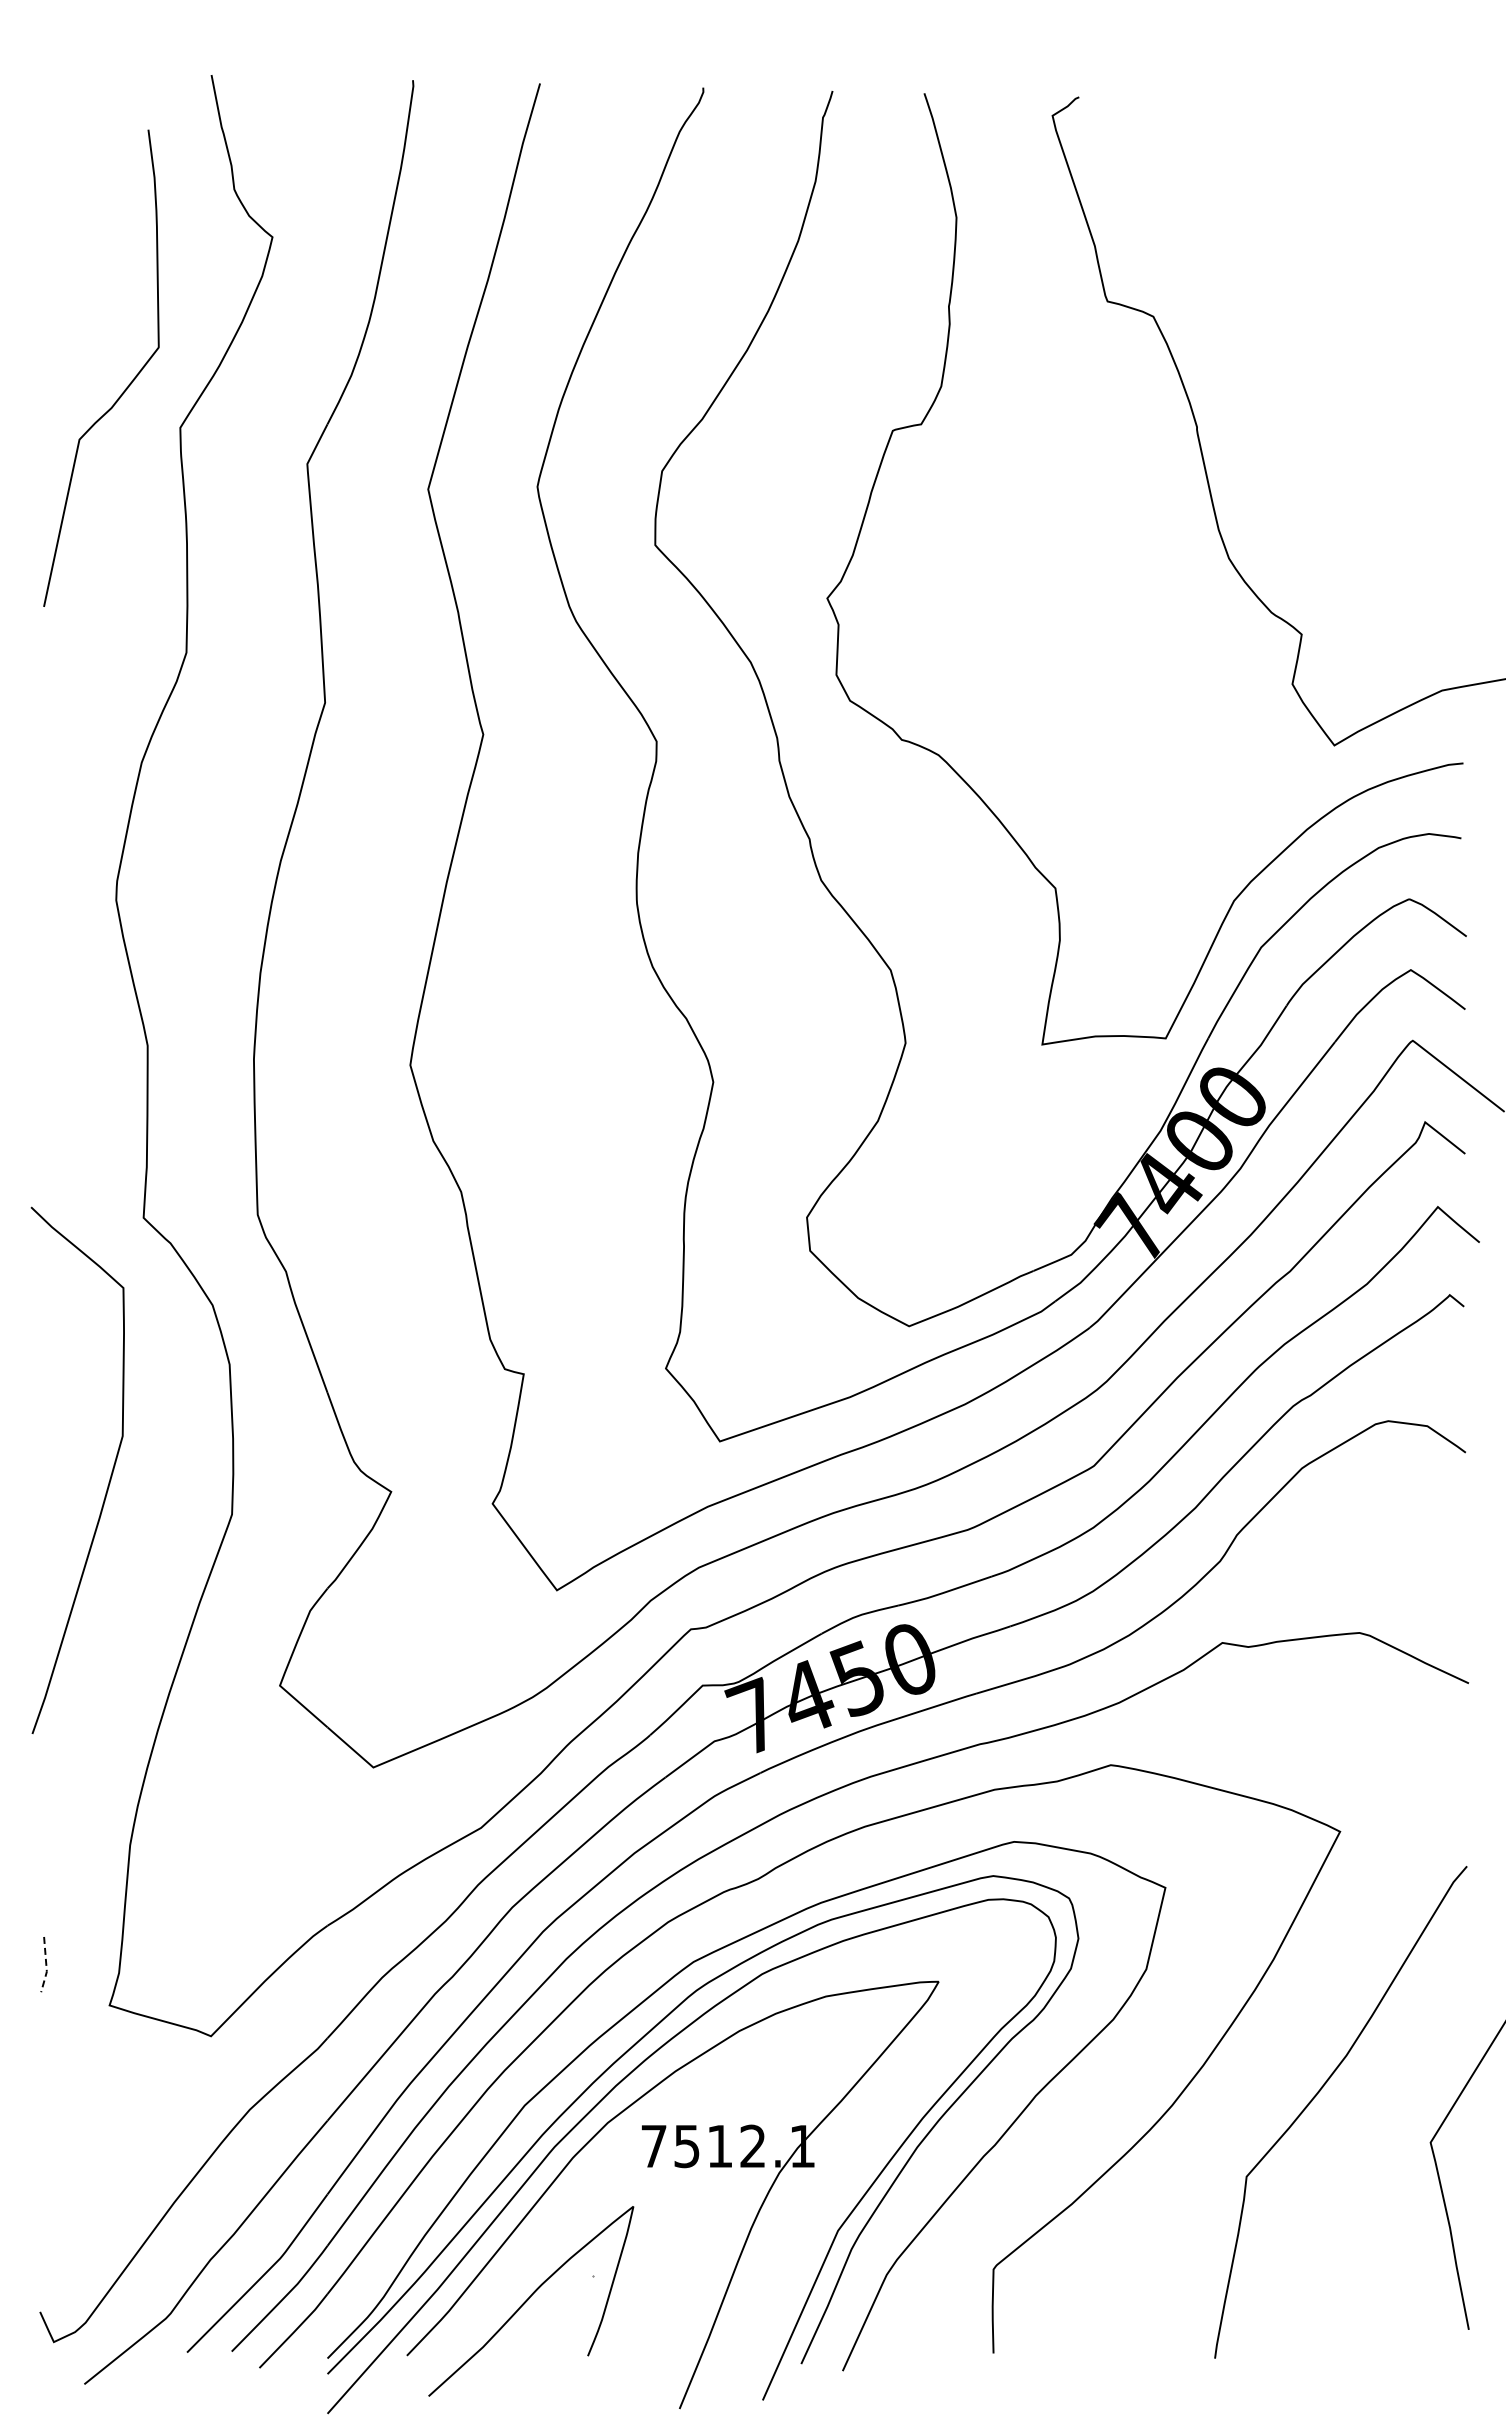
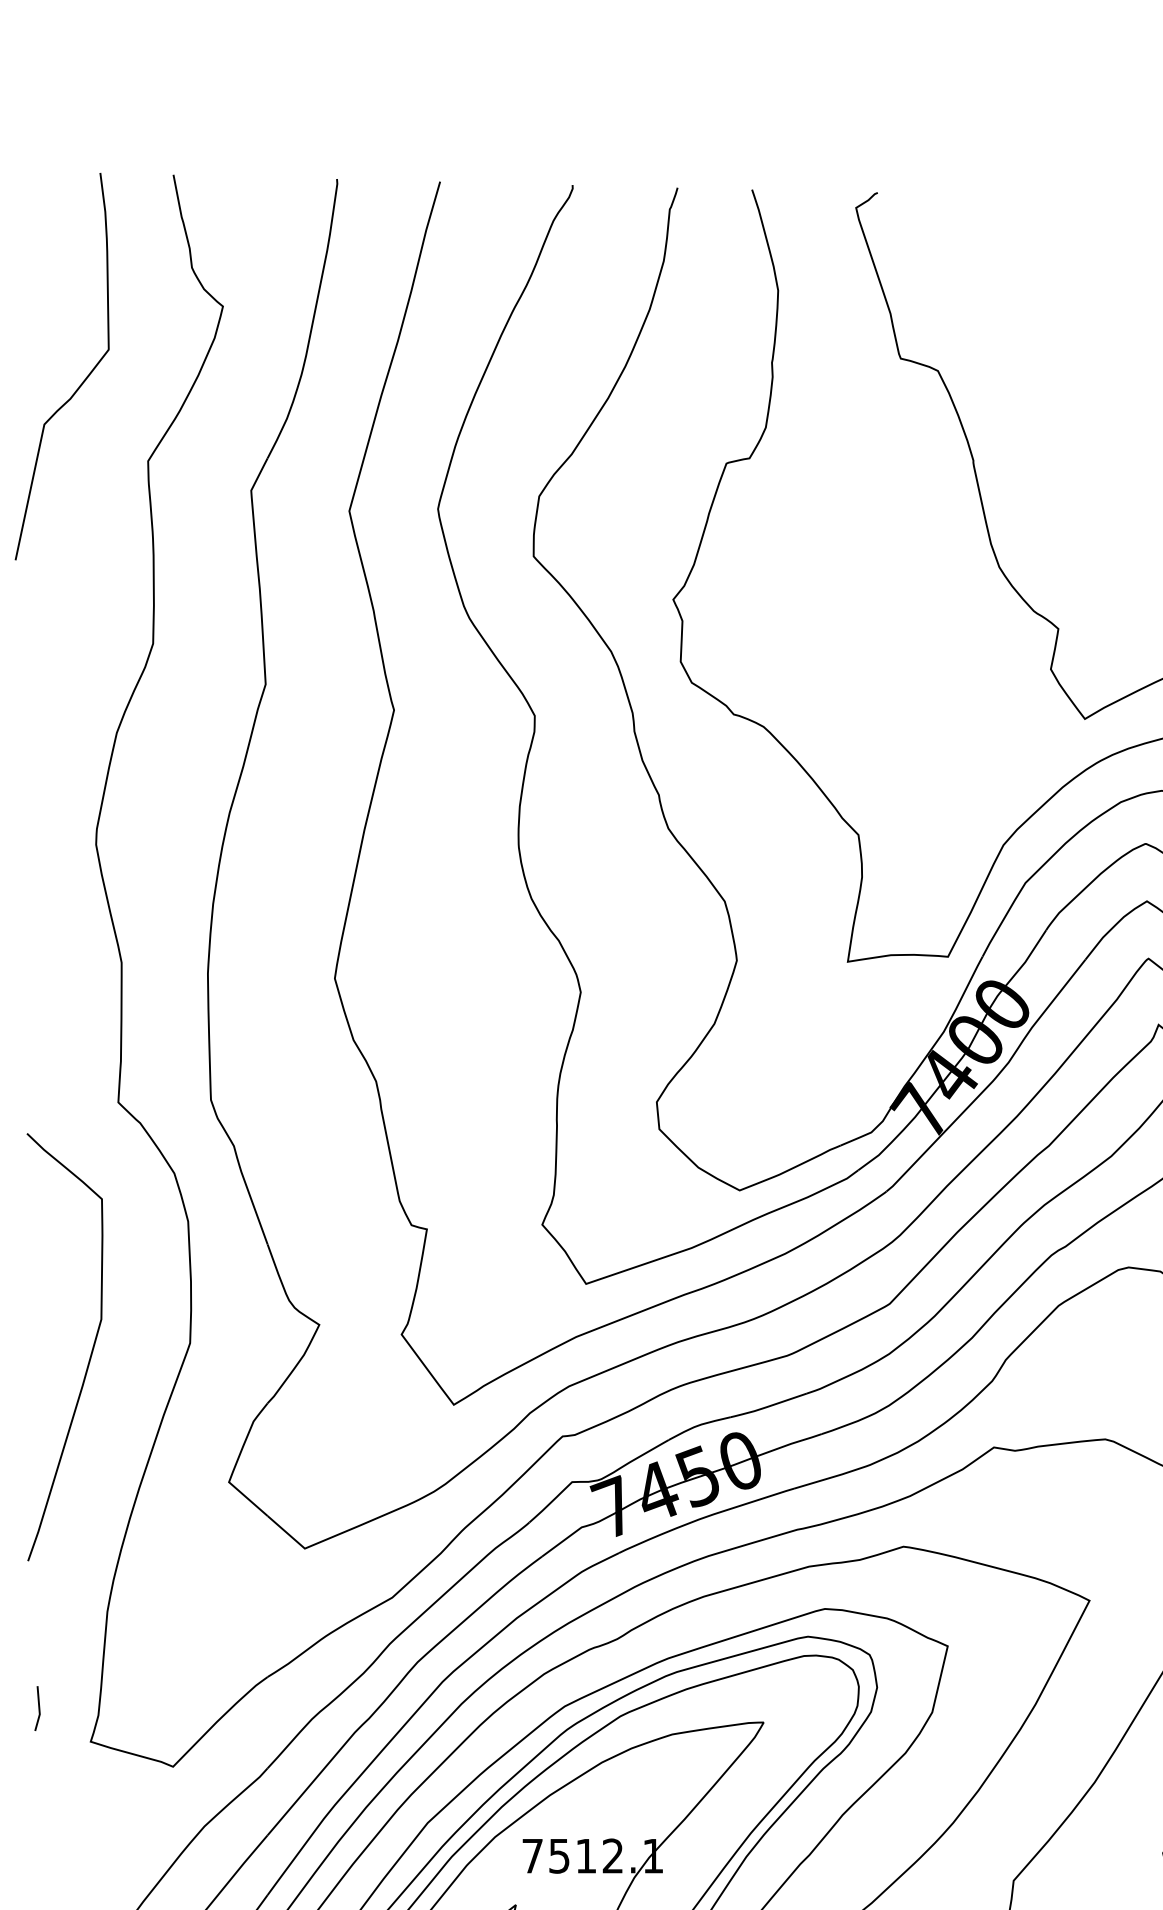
curve: (124, 389) -> (80, 383), moved
curve: (109, 1478) -> (90, 1353), moved
line: (46, 1965) -> (39, 1709), dashed -> solid

